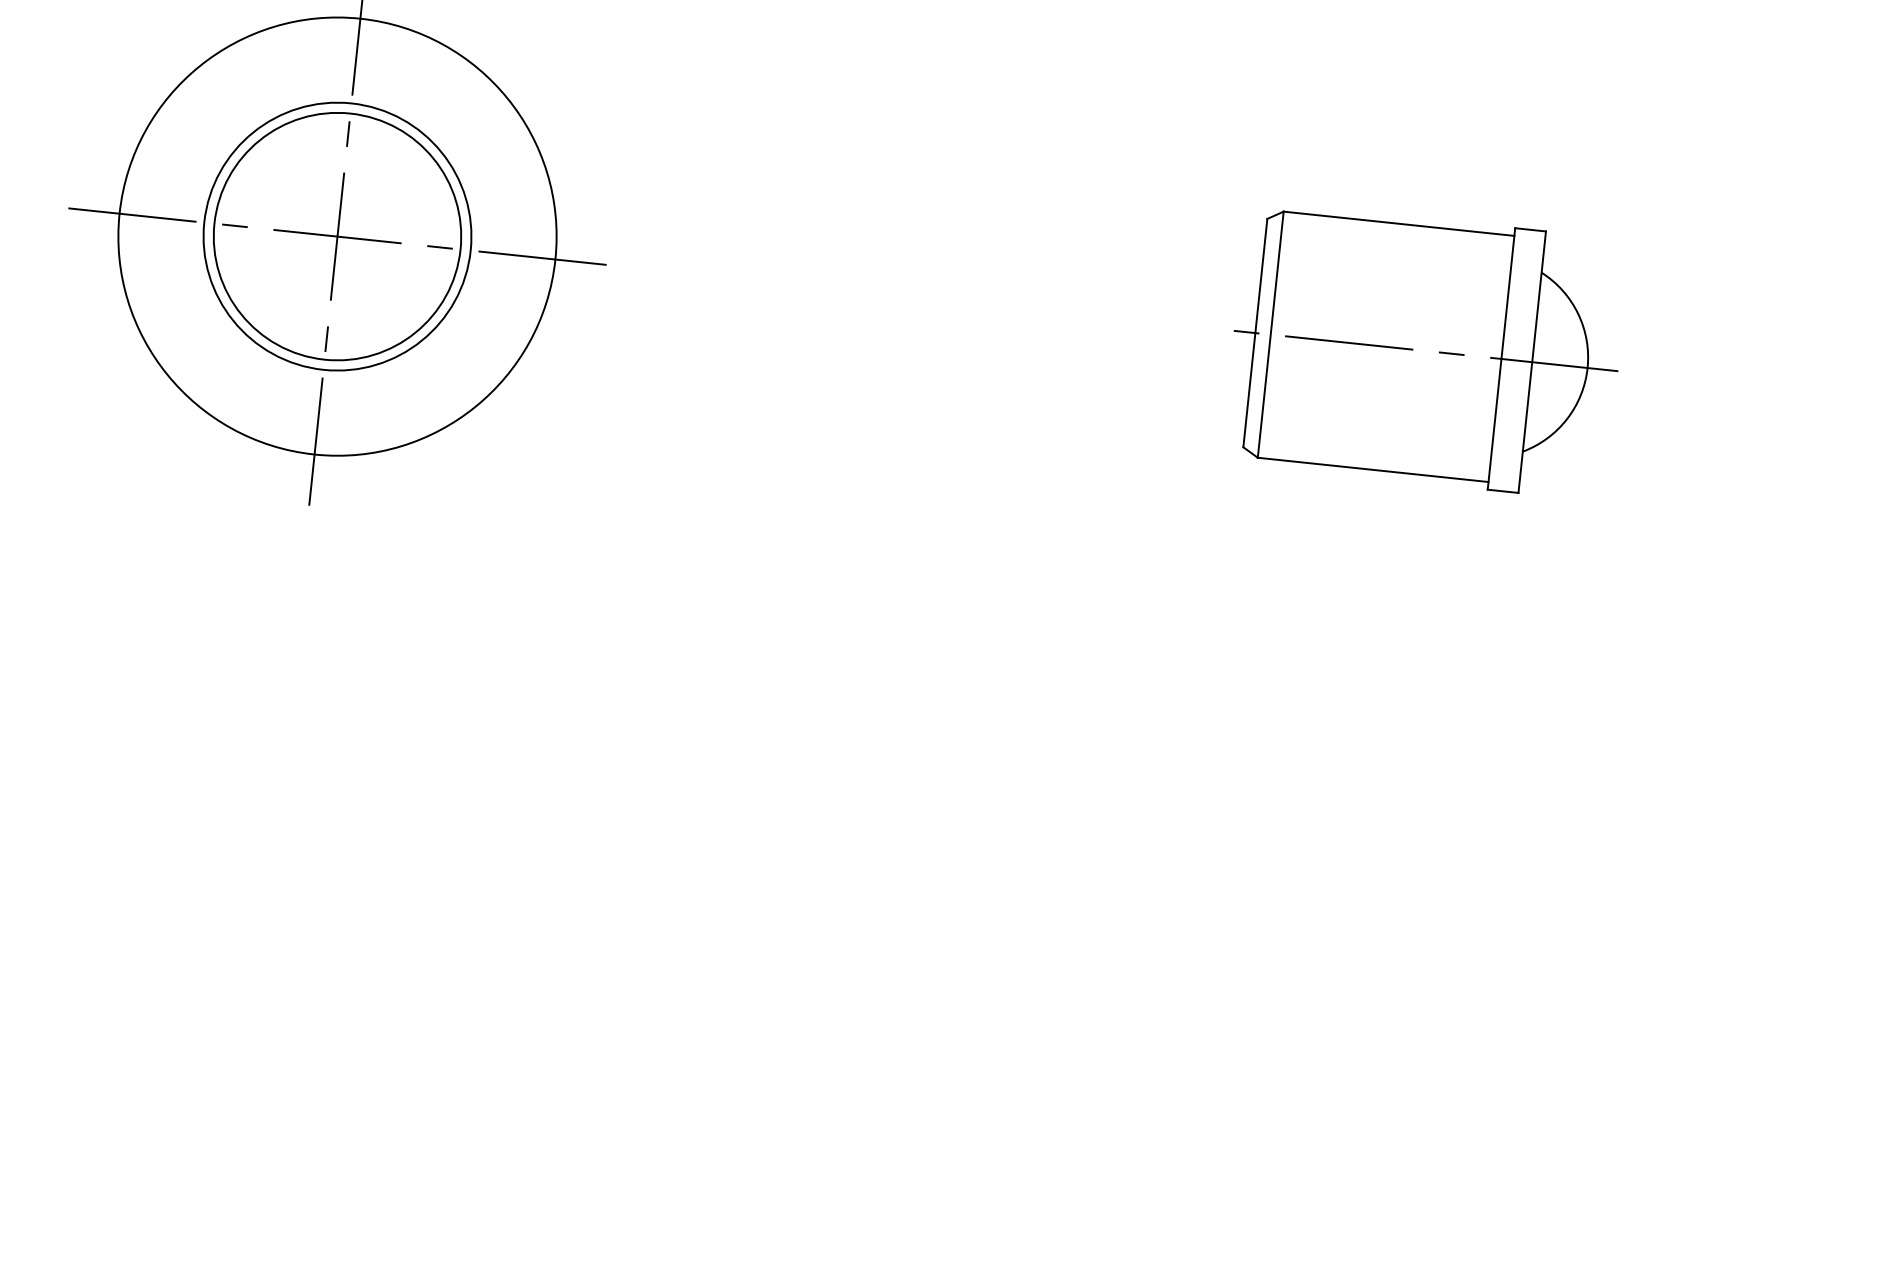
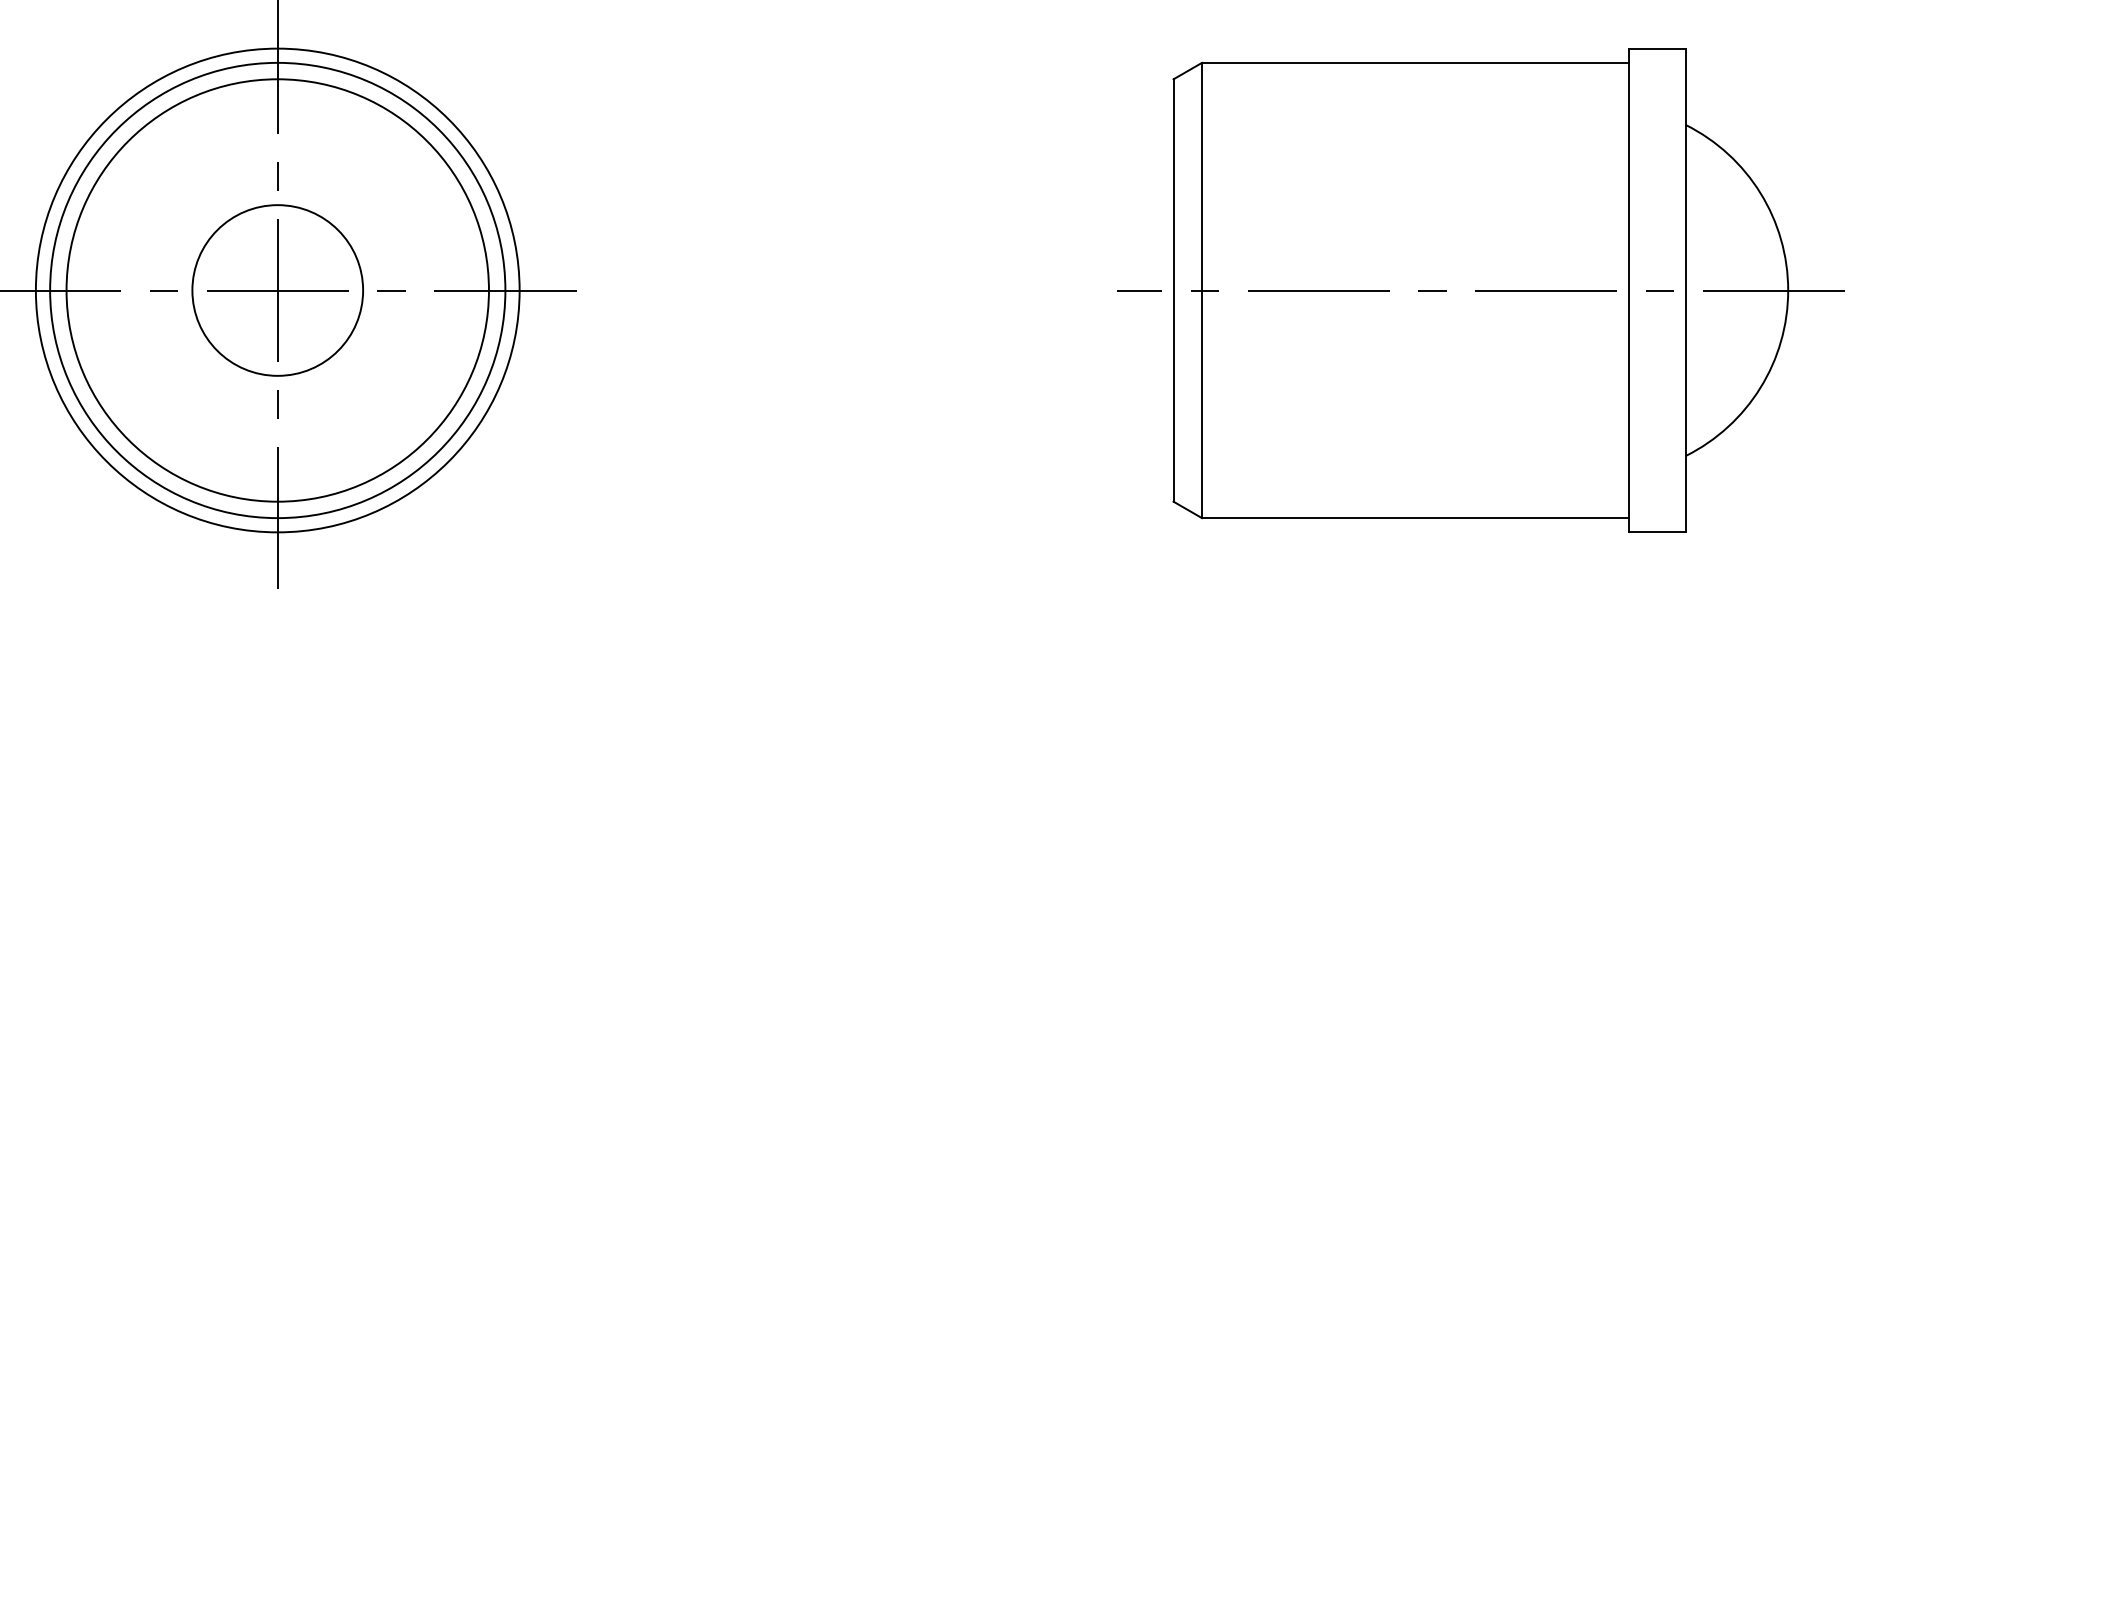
circle: (337, 236) -> (277, 290), added
circle: (337, 236) -> (277, 290), size x1.43
circle: (337, 236) -> (277, 290), size x1.67
part: (1421, 350) -> (1480, 290), size x1.67

